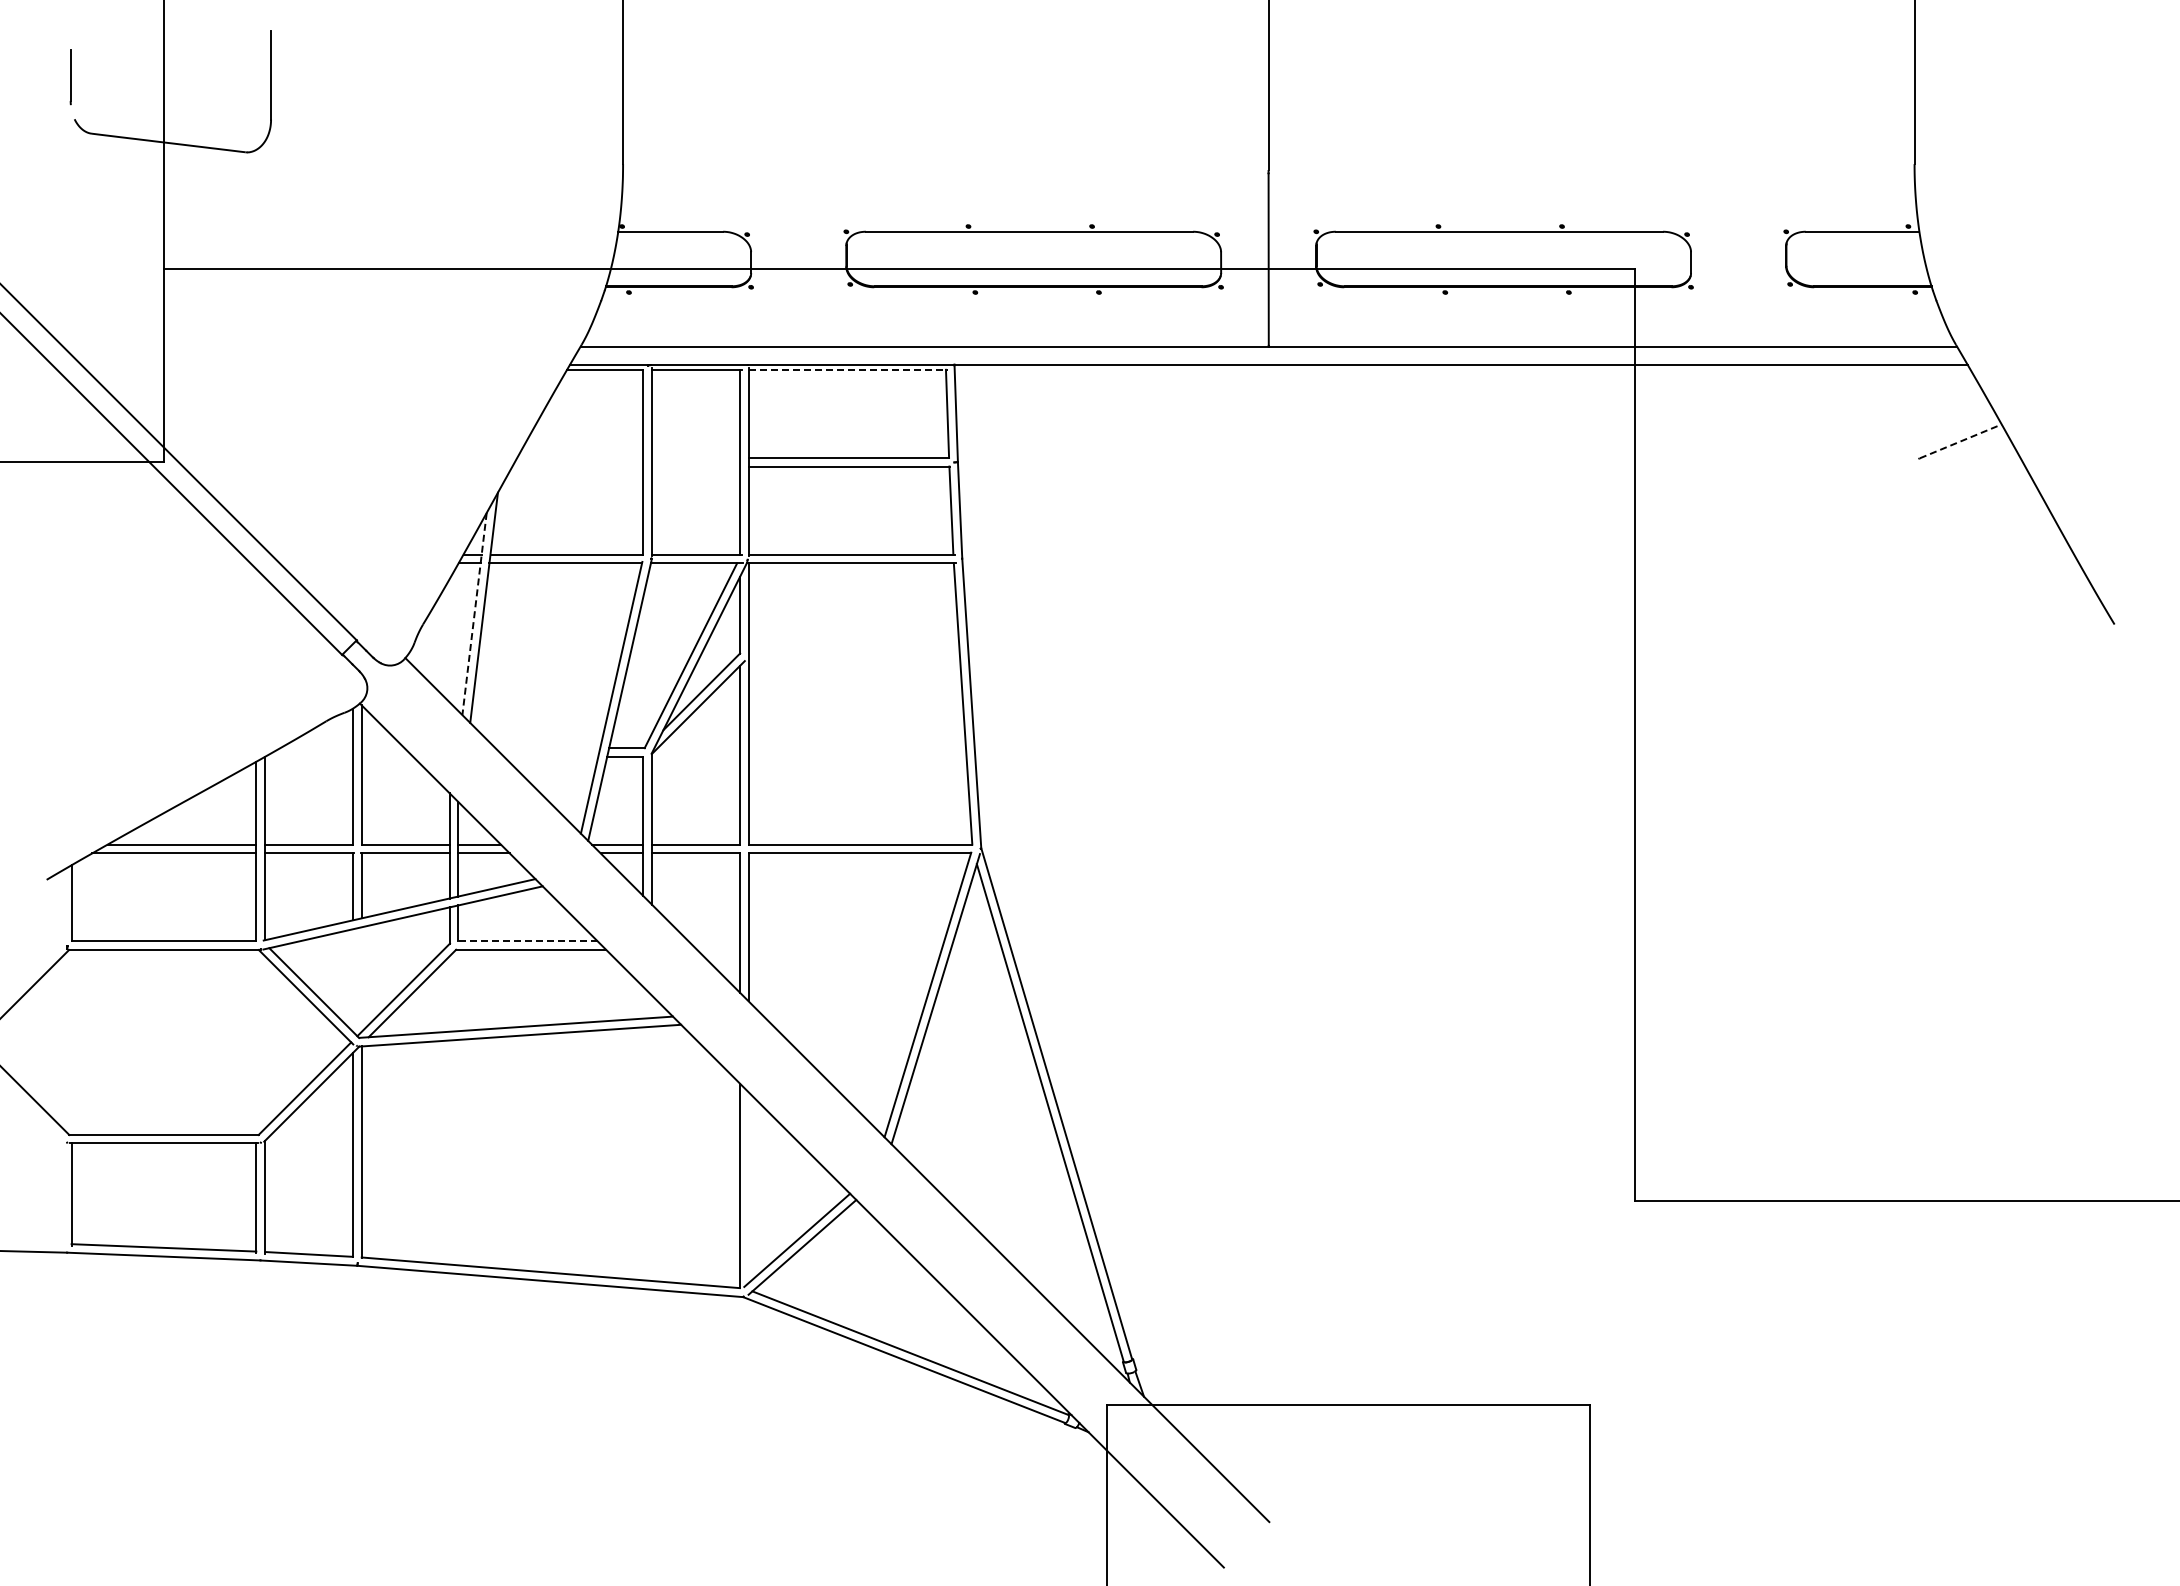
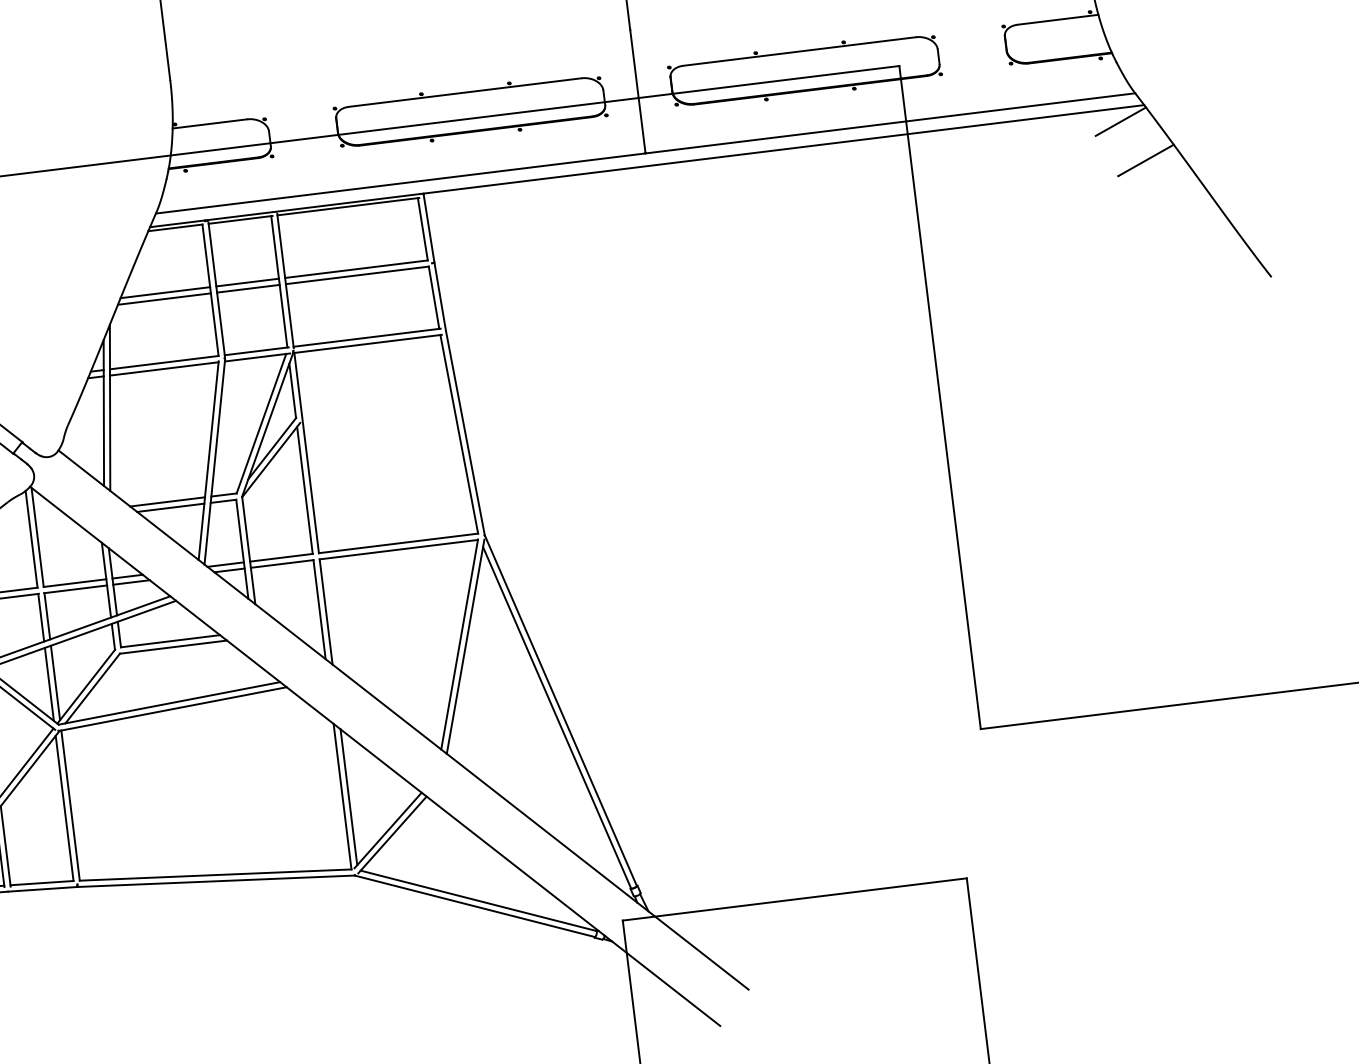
line: (848, 369) -> (348, 206), dashed -> solid
line: (1932, 383) -> (1120, 121), added
line: (1961, 441) -> (1146, 160), dashed -> solid
line: (580, 457) -> (165, 292), added
line: (695, 457) -> (247, 282), added
line: (577, 466) -> (164, 299), added
line: (695, 466) -> (248, 288), added
line: (474, 614) -> (103, 413), dashed -> solid
line: (547, 747) -> (167, 501), added
line: (550, 756) -> (170, 507), added
line: (528, 941) -> (170, 641), dashed -> solid
line: (361, 979) -> (55, 682), added
line: (353, 980) -> (49, 684), added
line: (748, 1187) -> (348, 797), added

